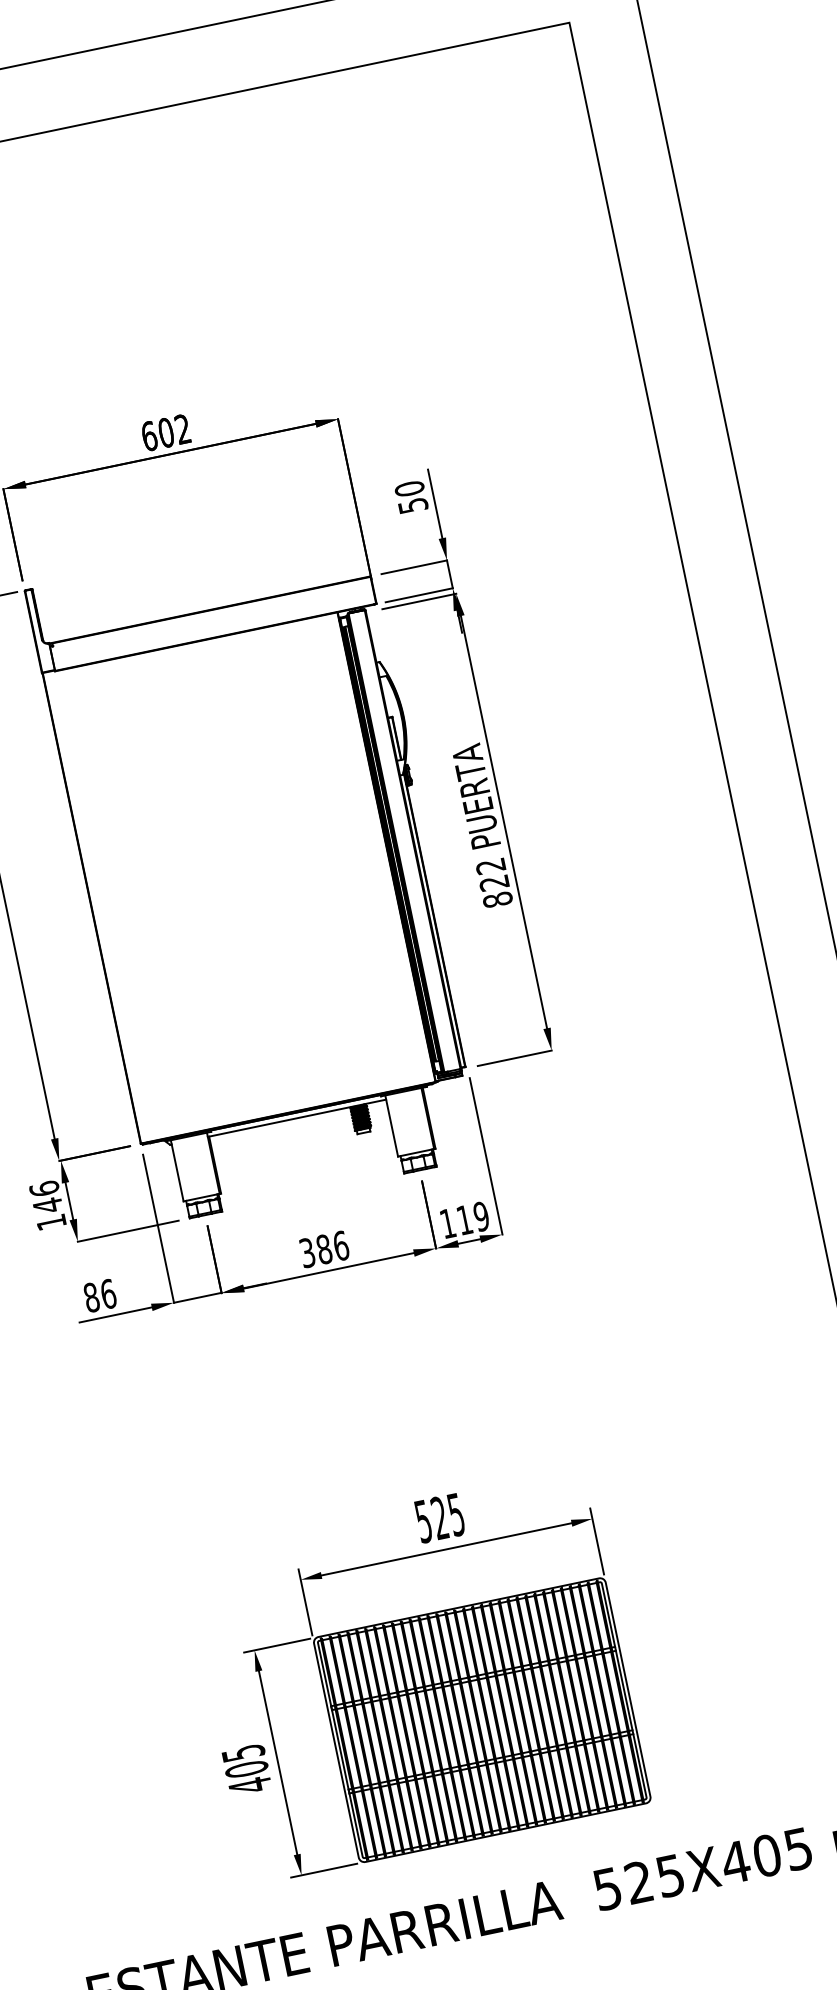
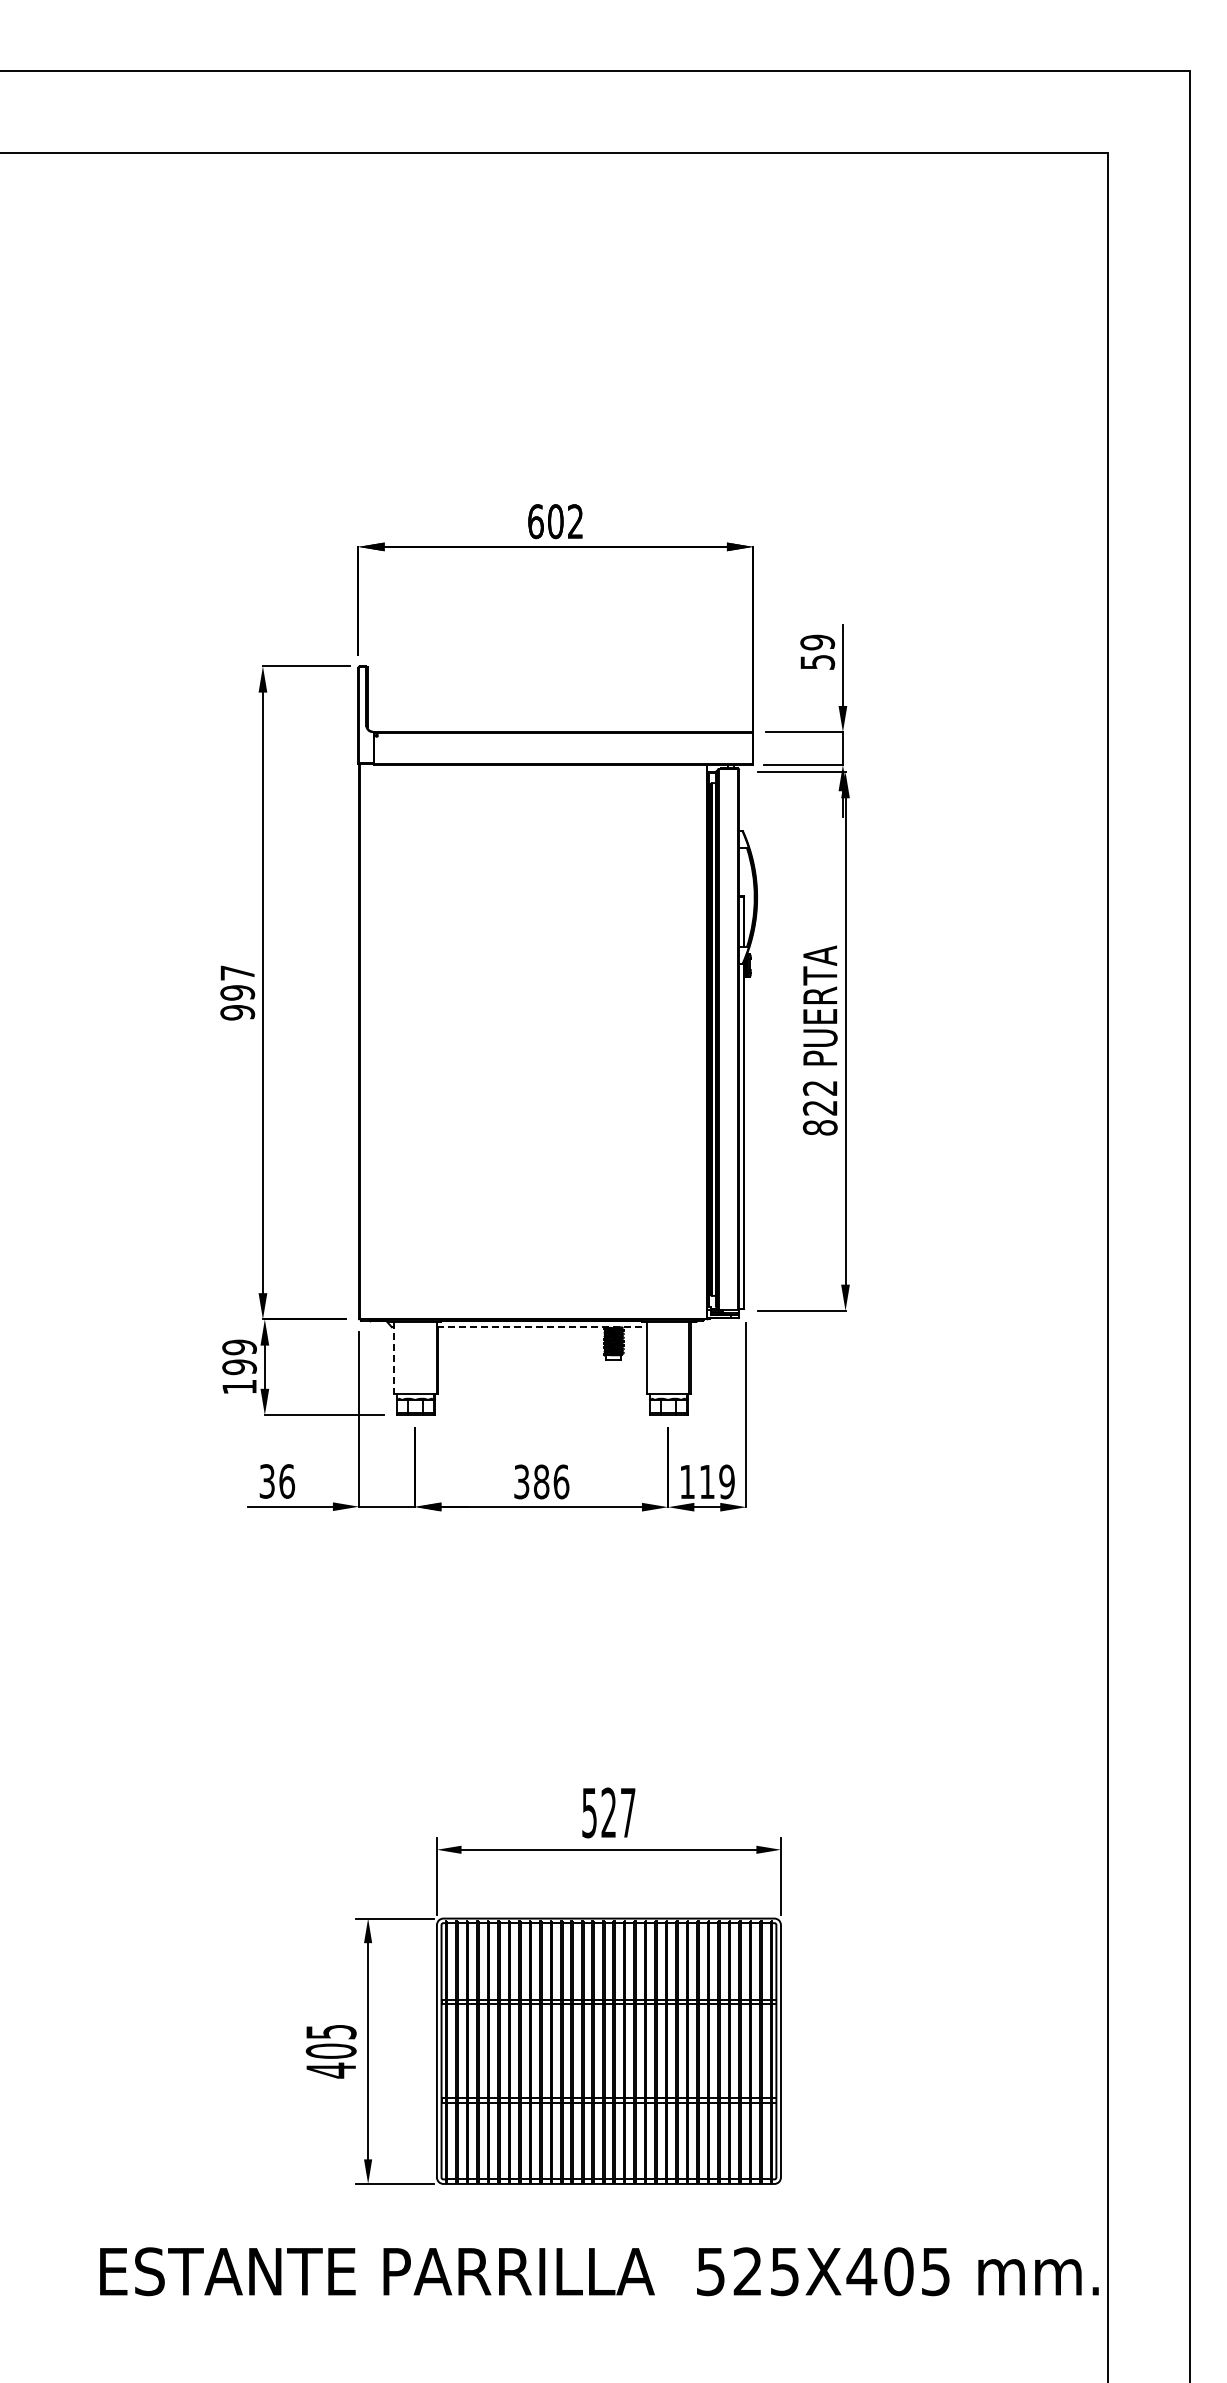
text: (409, 488) -> (817, 642), 50 -> 59
line: (297, 1118) -> (542, 1327), solid -> dashed
line: (176, 1171) -> (393, 1358), solid -> dashed
text: (46, 1197) -> (239, 1357), 146 -> 199
text: (91, 1297) -> (267, 1481), 86 -> 36
text: (456, 1515) -> (628, 1813), 525 -> 527

